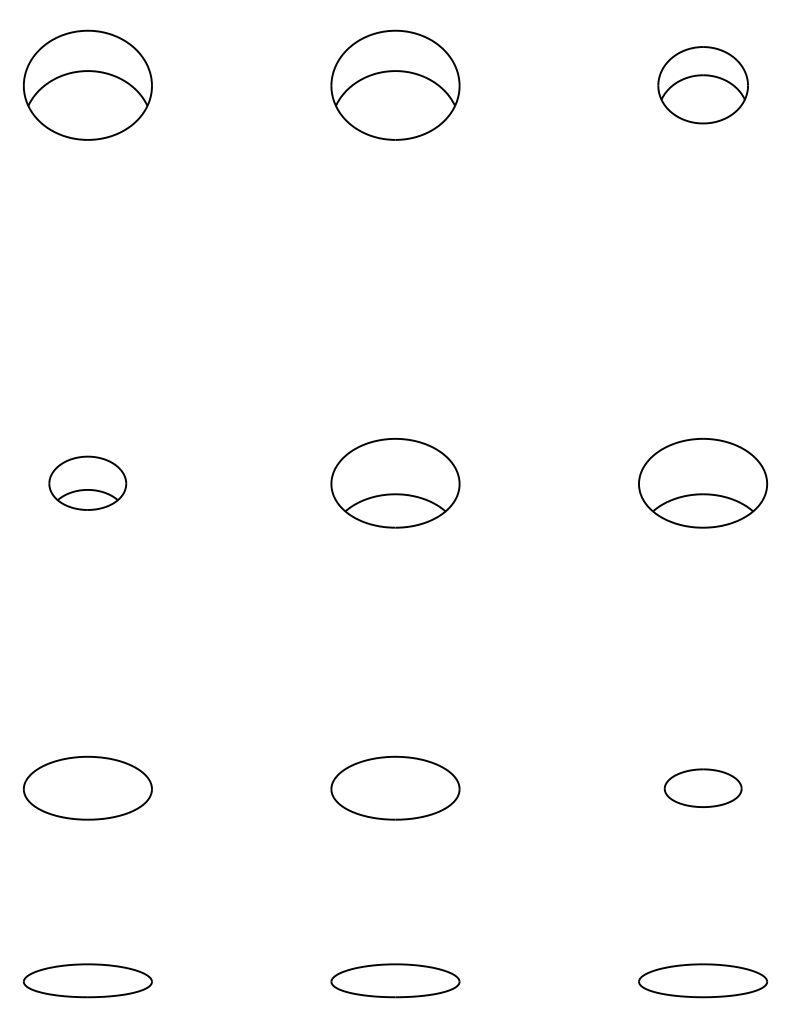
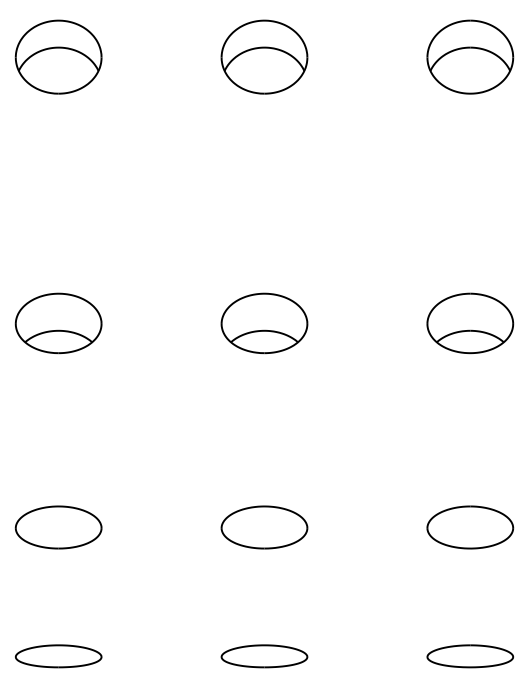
part: (703, 84) -> (470, 56), size x1.43
part: (87, 483) -> (58, 323), size x1.67
part: (703, 788) -> (470, 527), size x1.67

